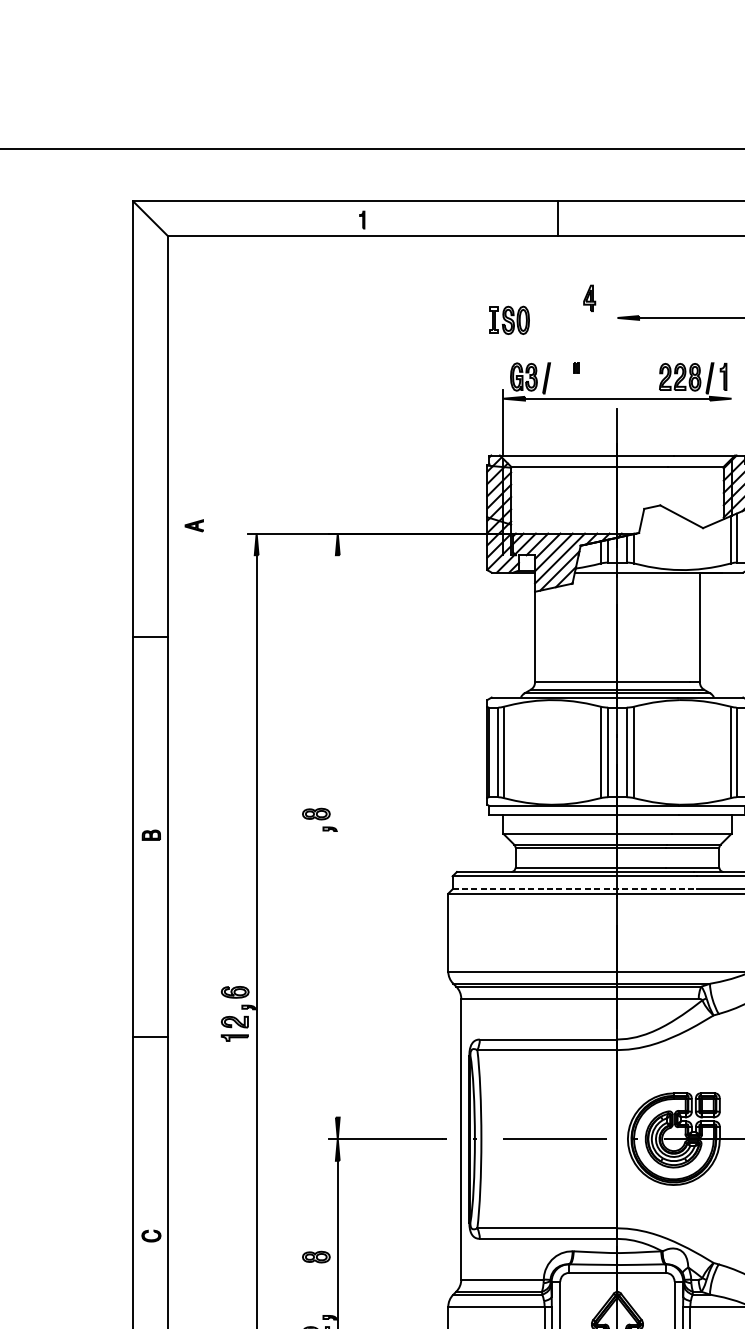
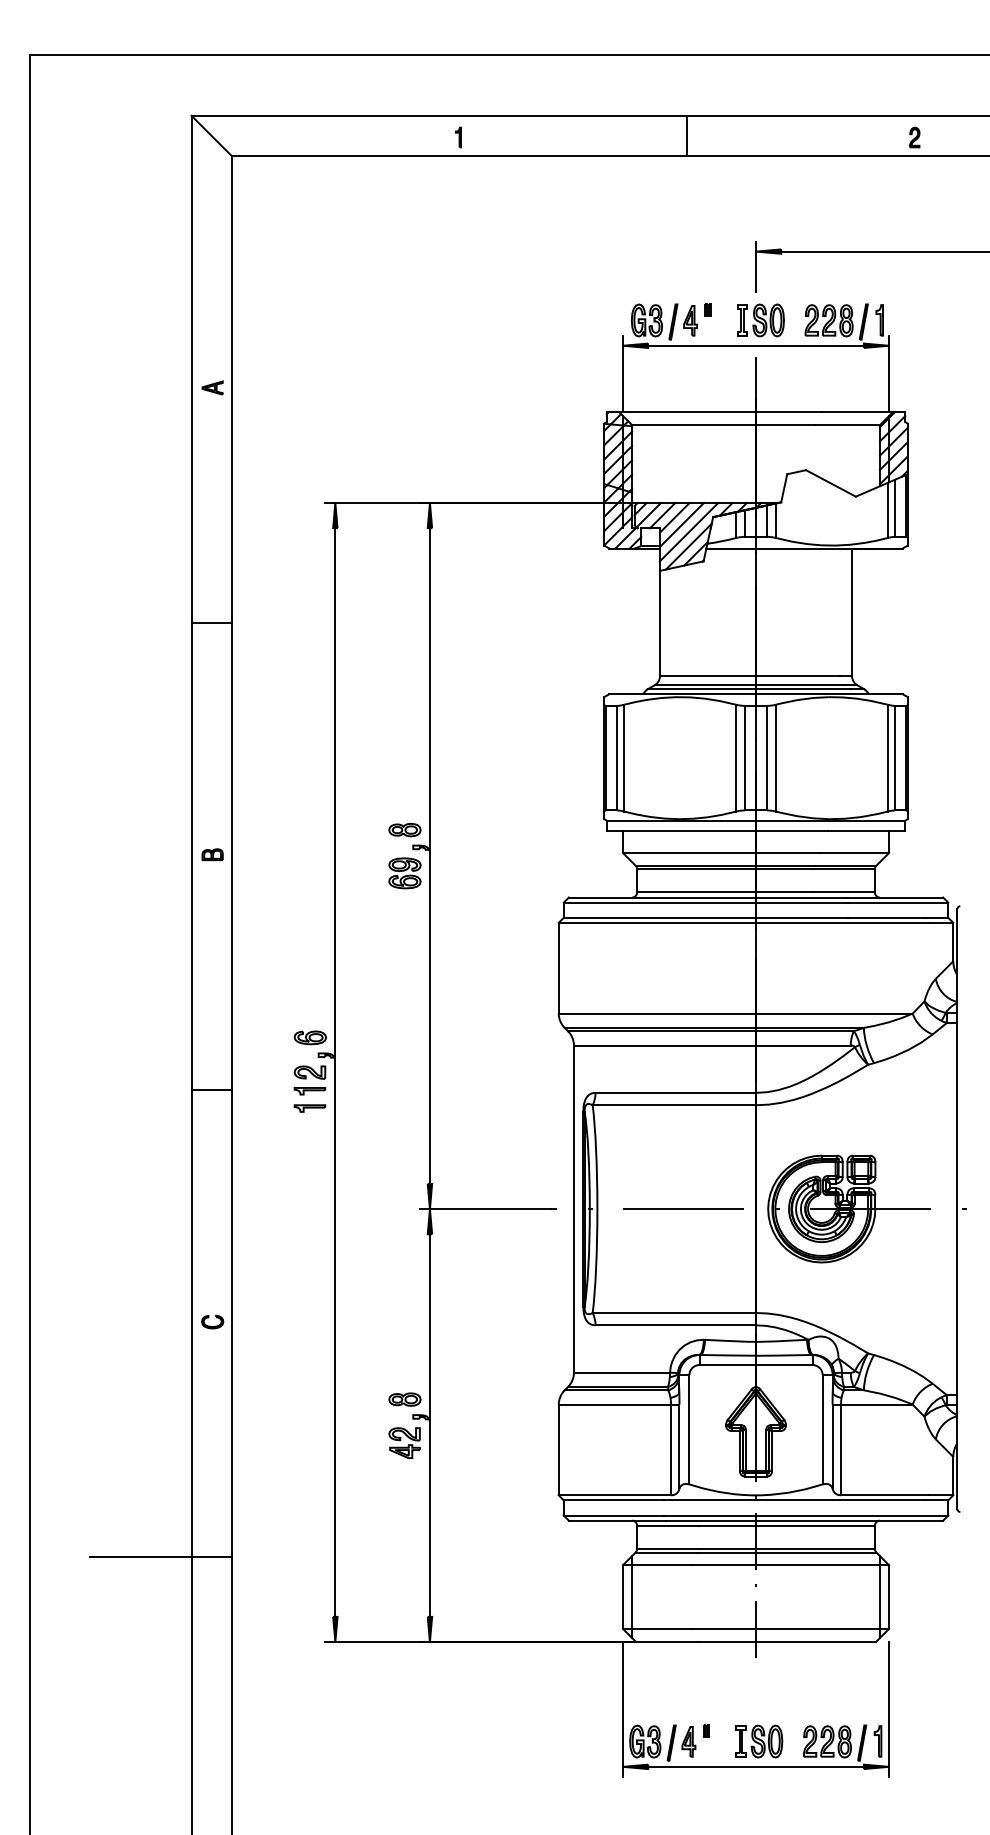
part: (589, 298) -> (690, 320), moved
part: (508, 320) -> (760, 320), moved
line: (617, 330) -> (756, 266), added
line: (731, 422) -> (889, 373), added
part: (194, 525) -> (212, 387), moved
line: (337, 835) -> (429, 855), added
part: (315, 851) -> (404, 873), added
line: (574, 889) -> (706, 917), dashed -> solid
part: (234, 1052) -> (309, 1108), added
part: (315, 1257) -> (404, 1399), moved

